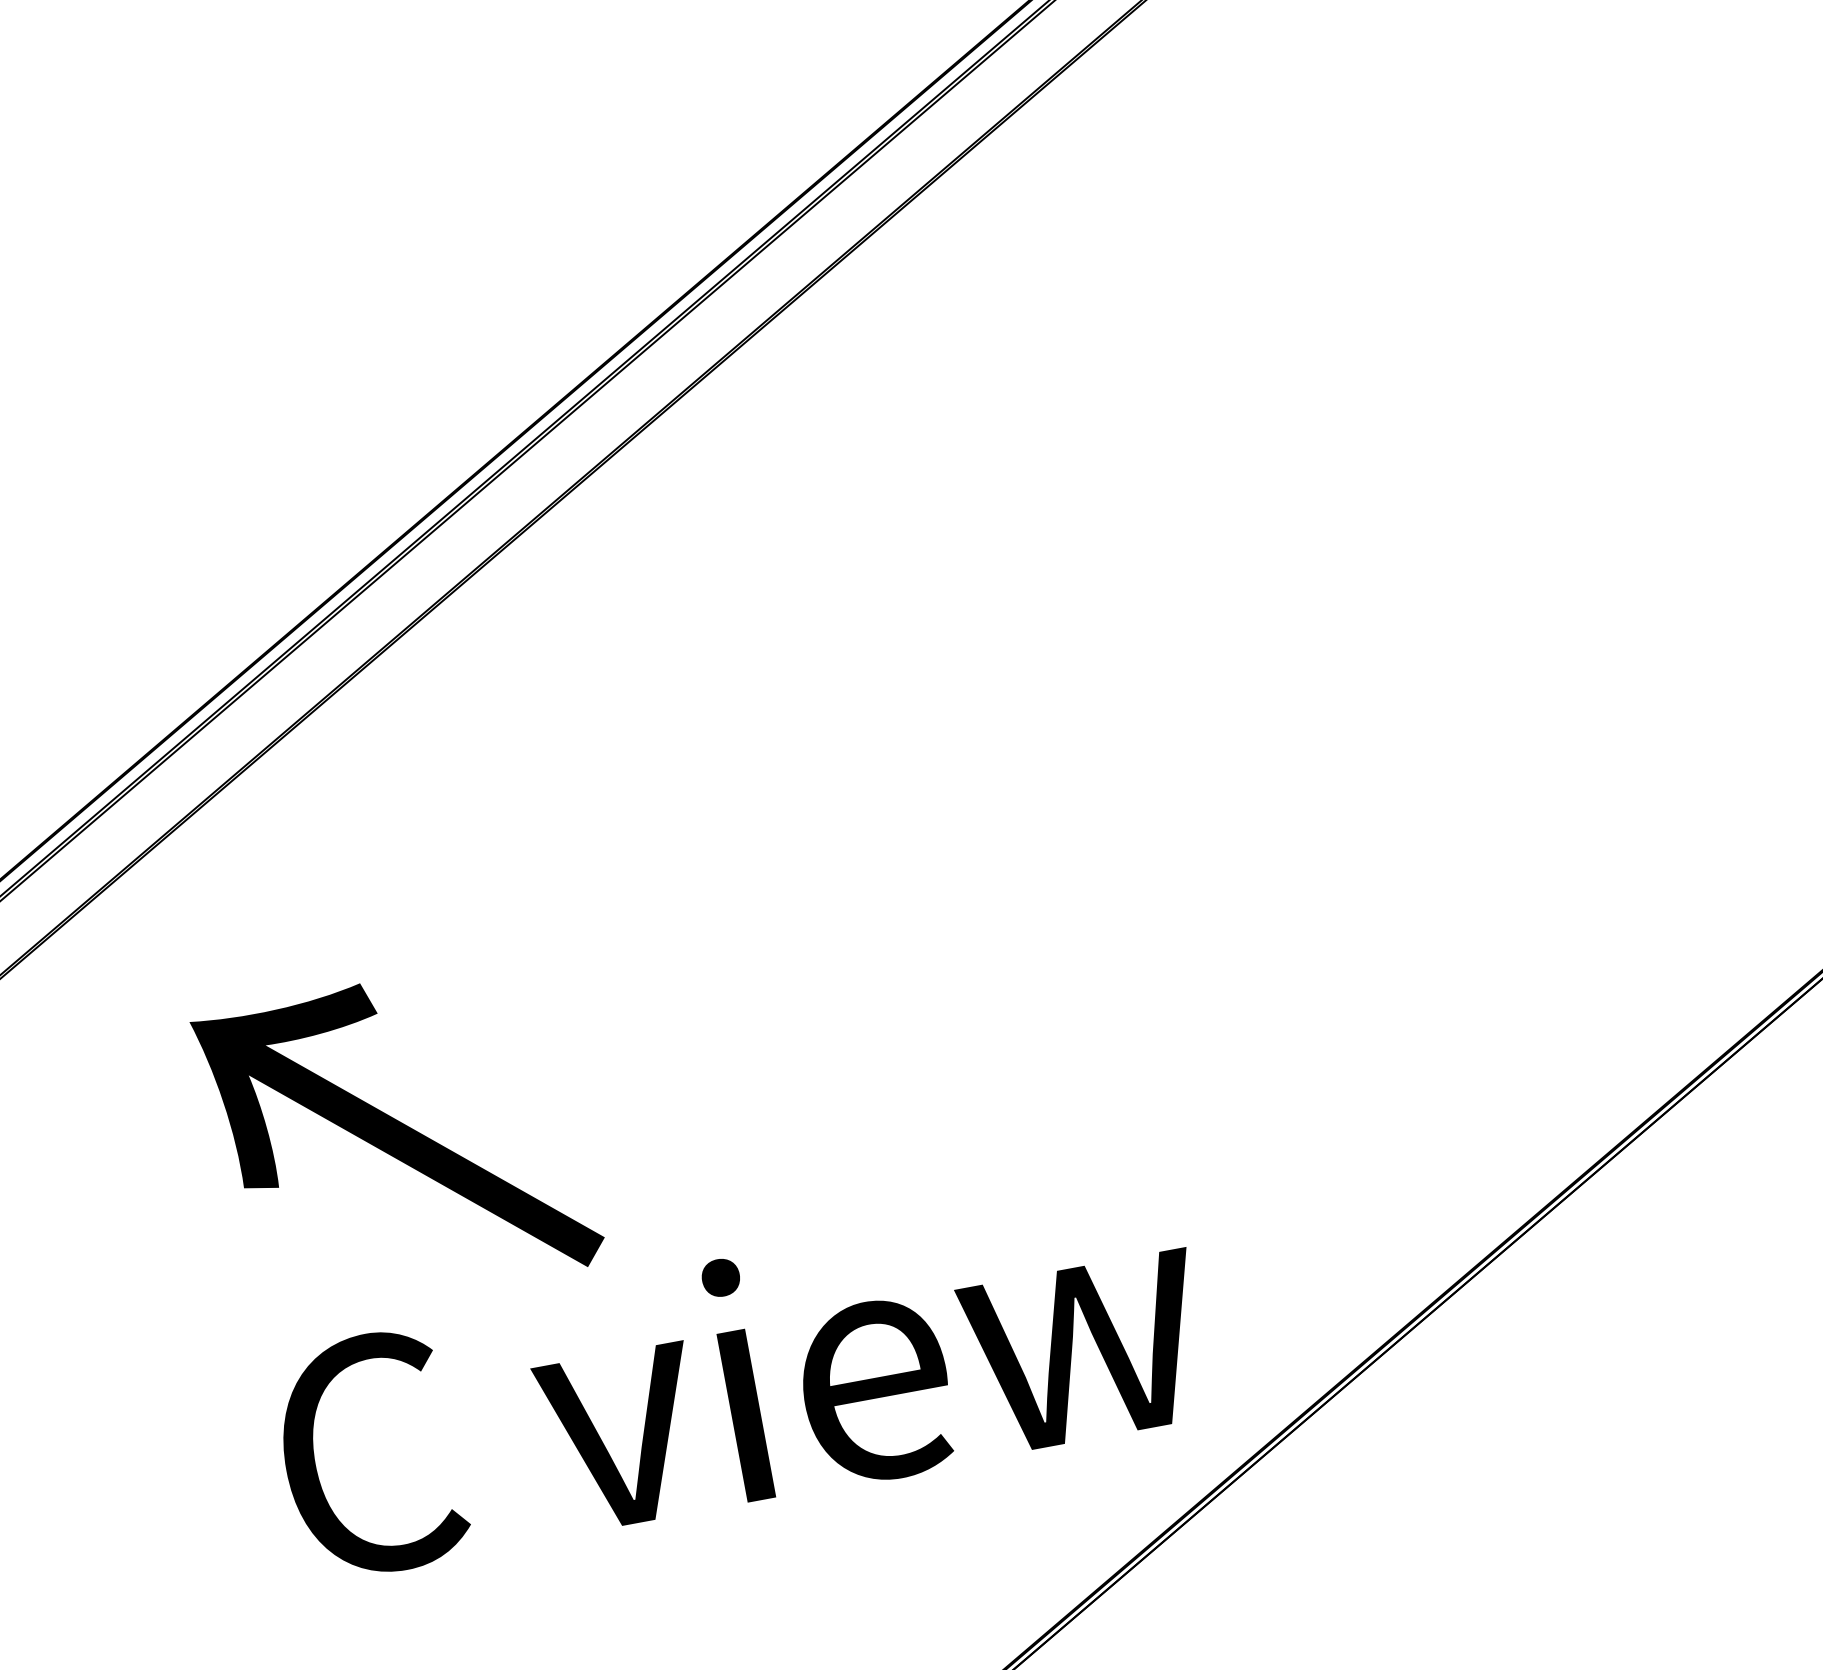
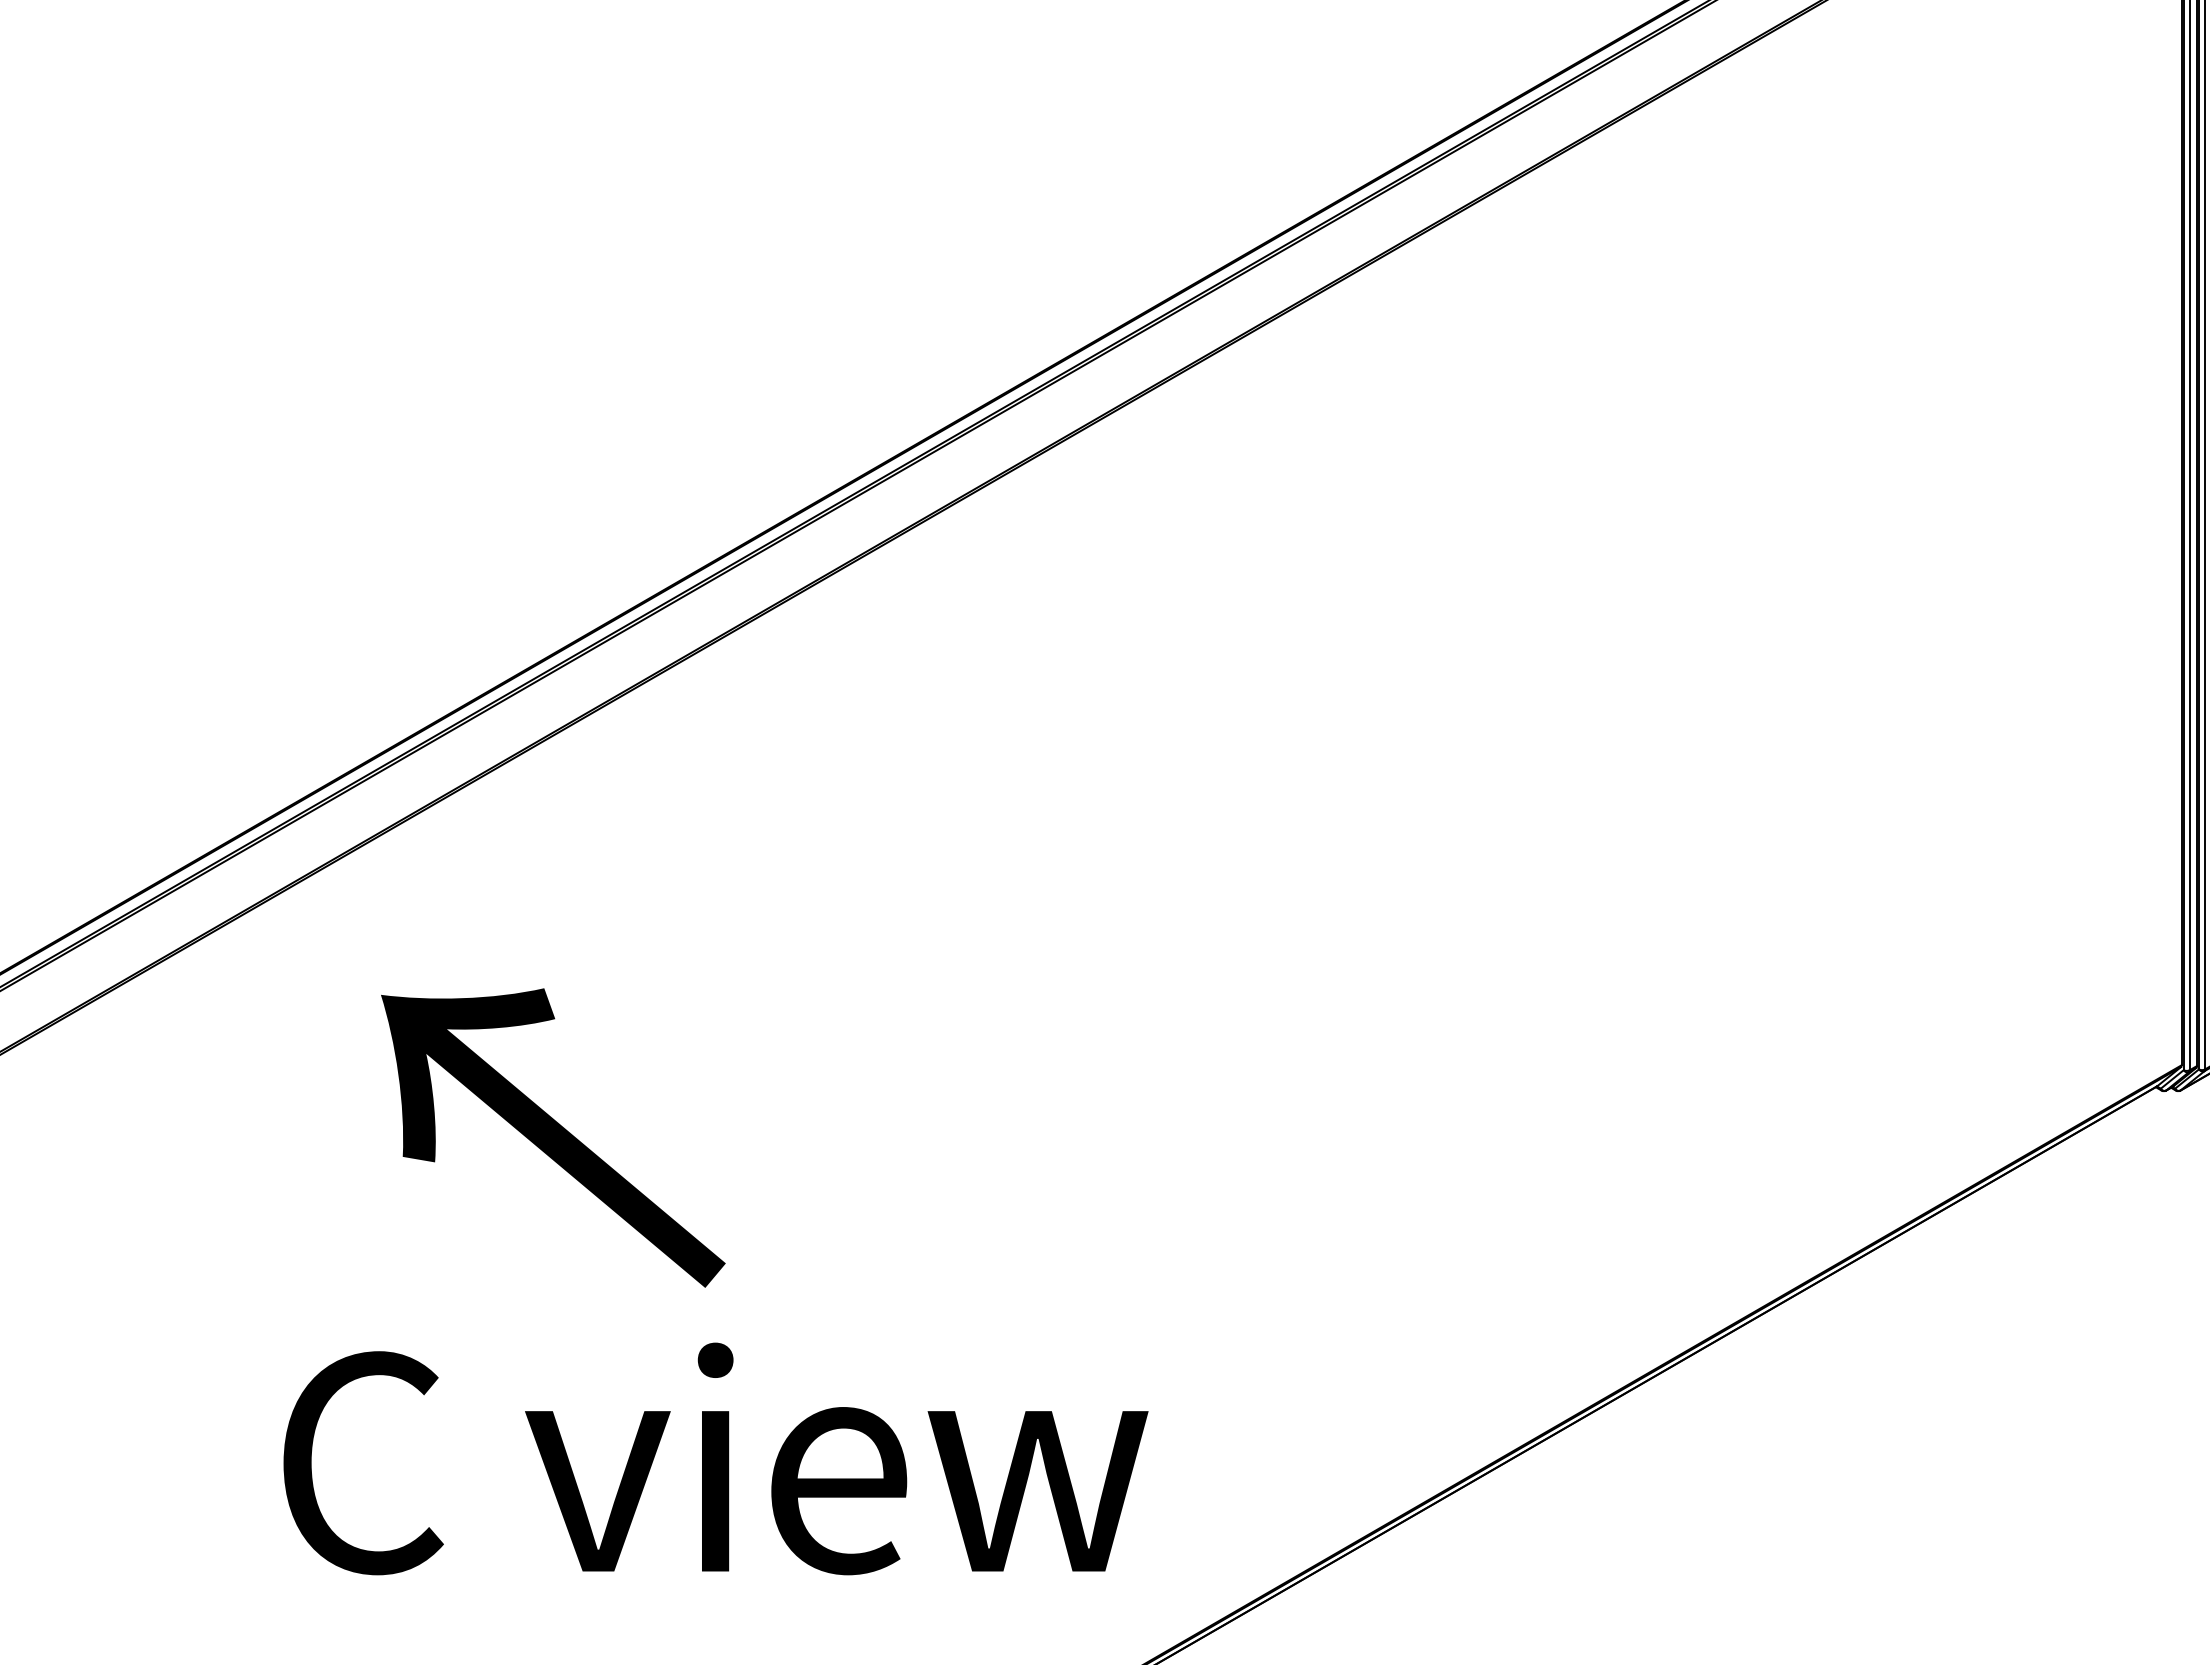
text: (398, 1138) -> (553, 1137), moved
text: (739, 1381) -> (715, 1458), moved

